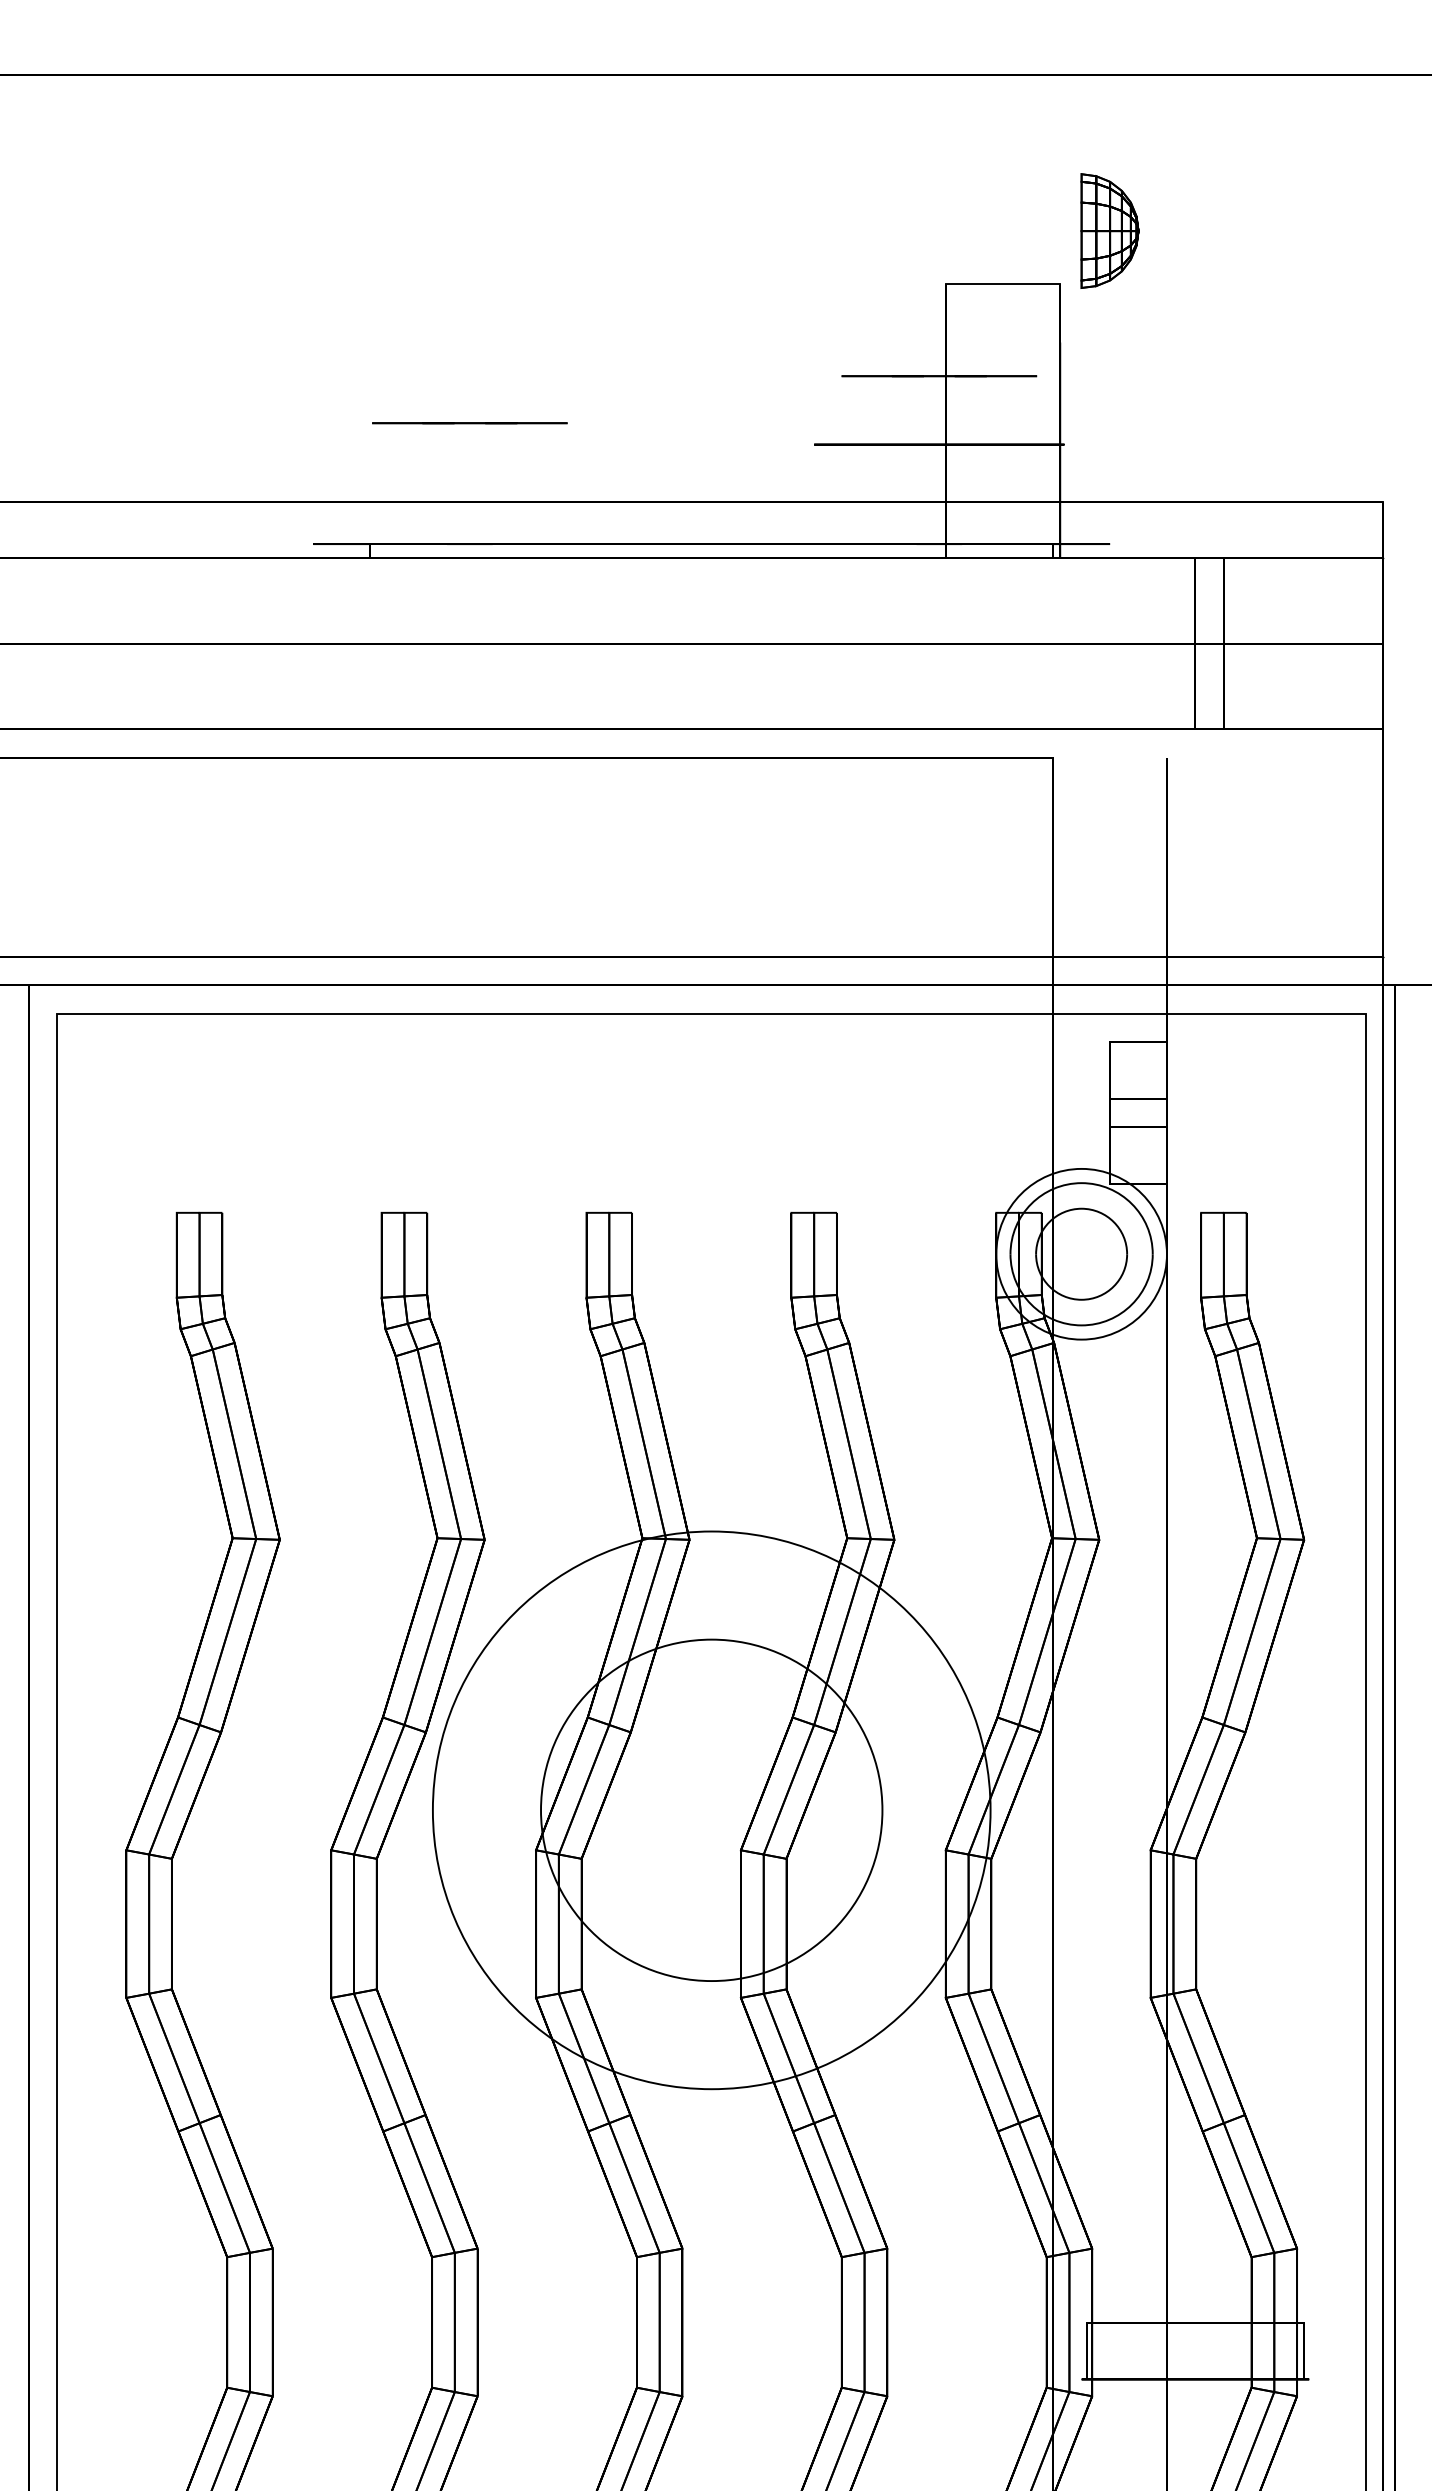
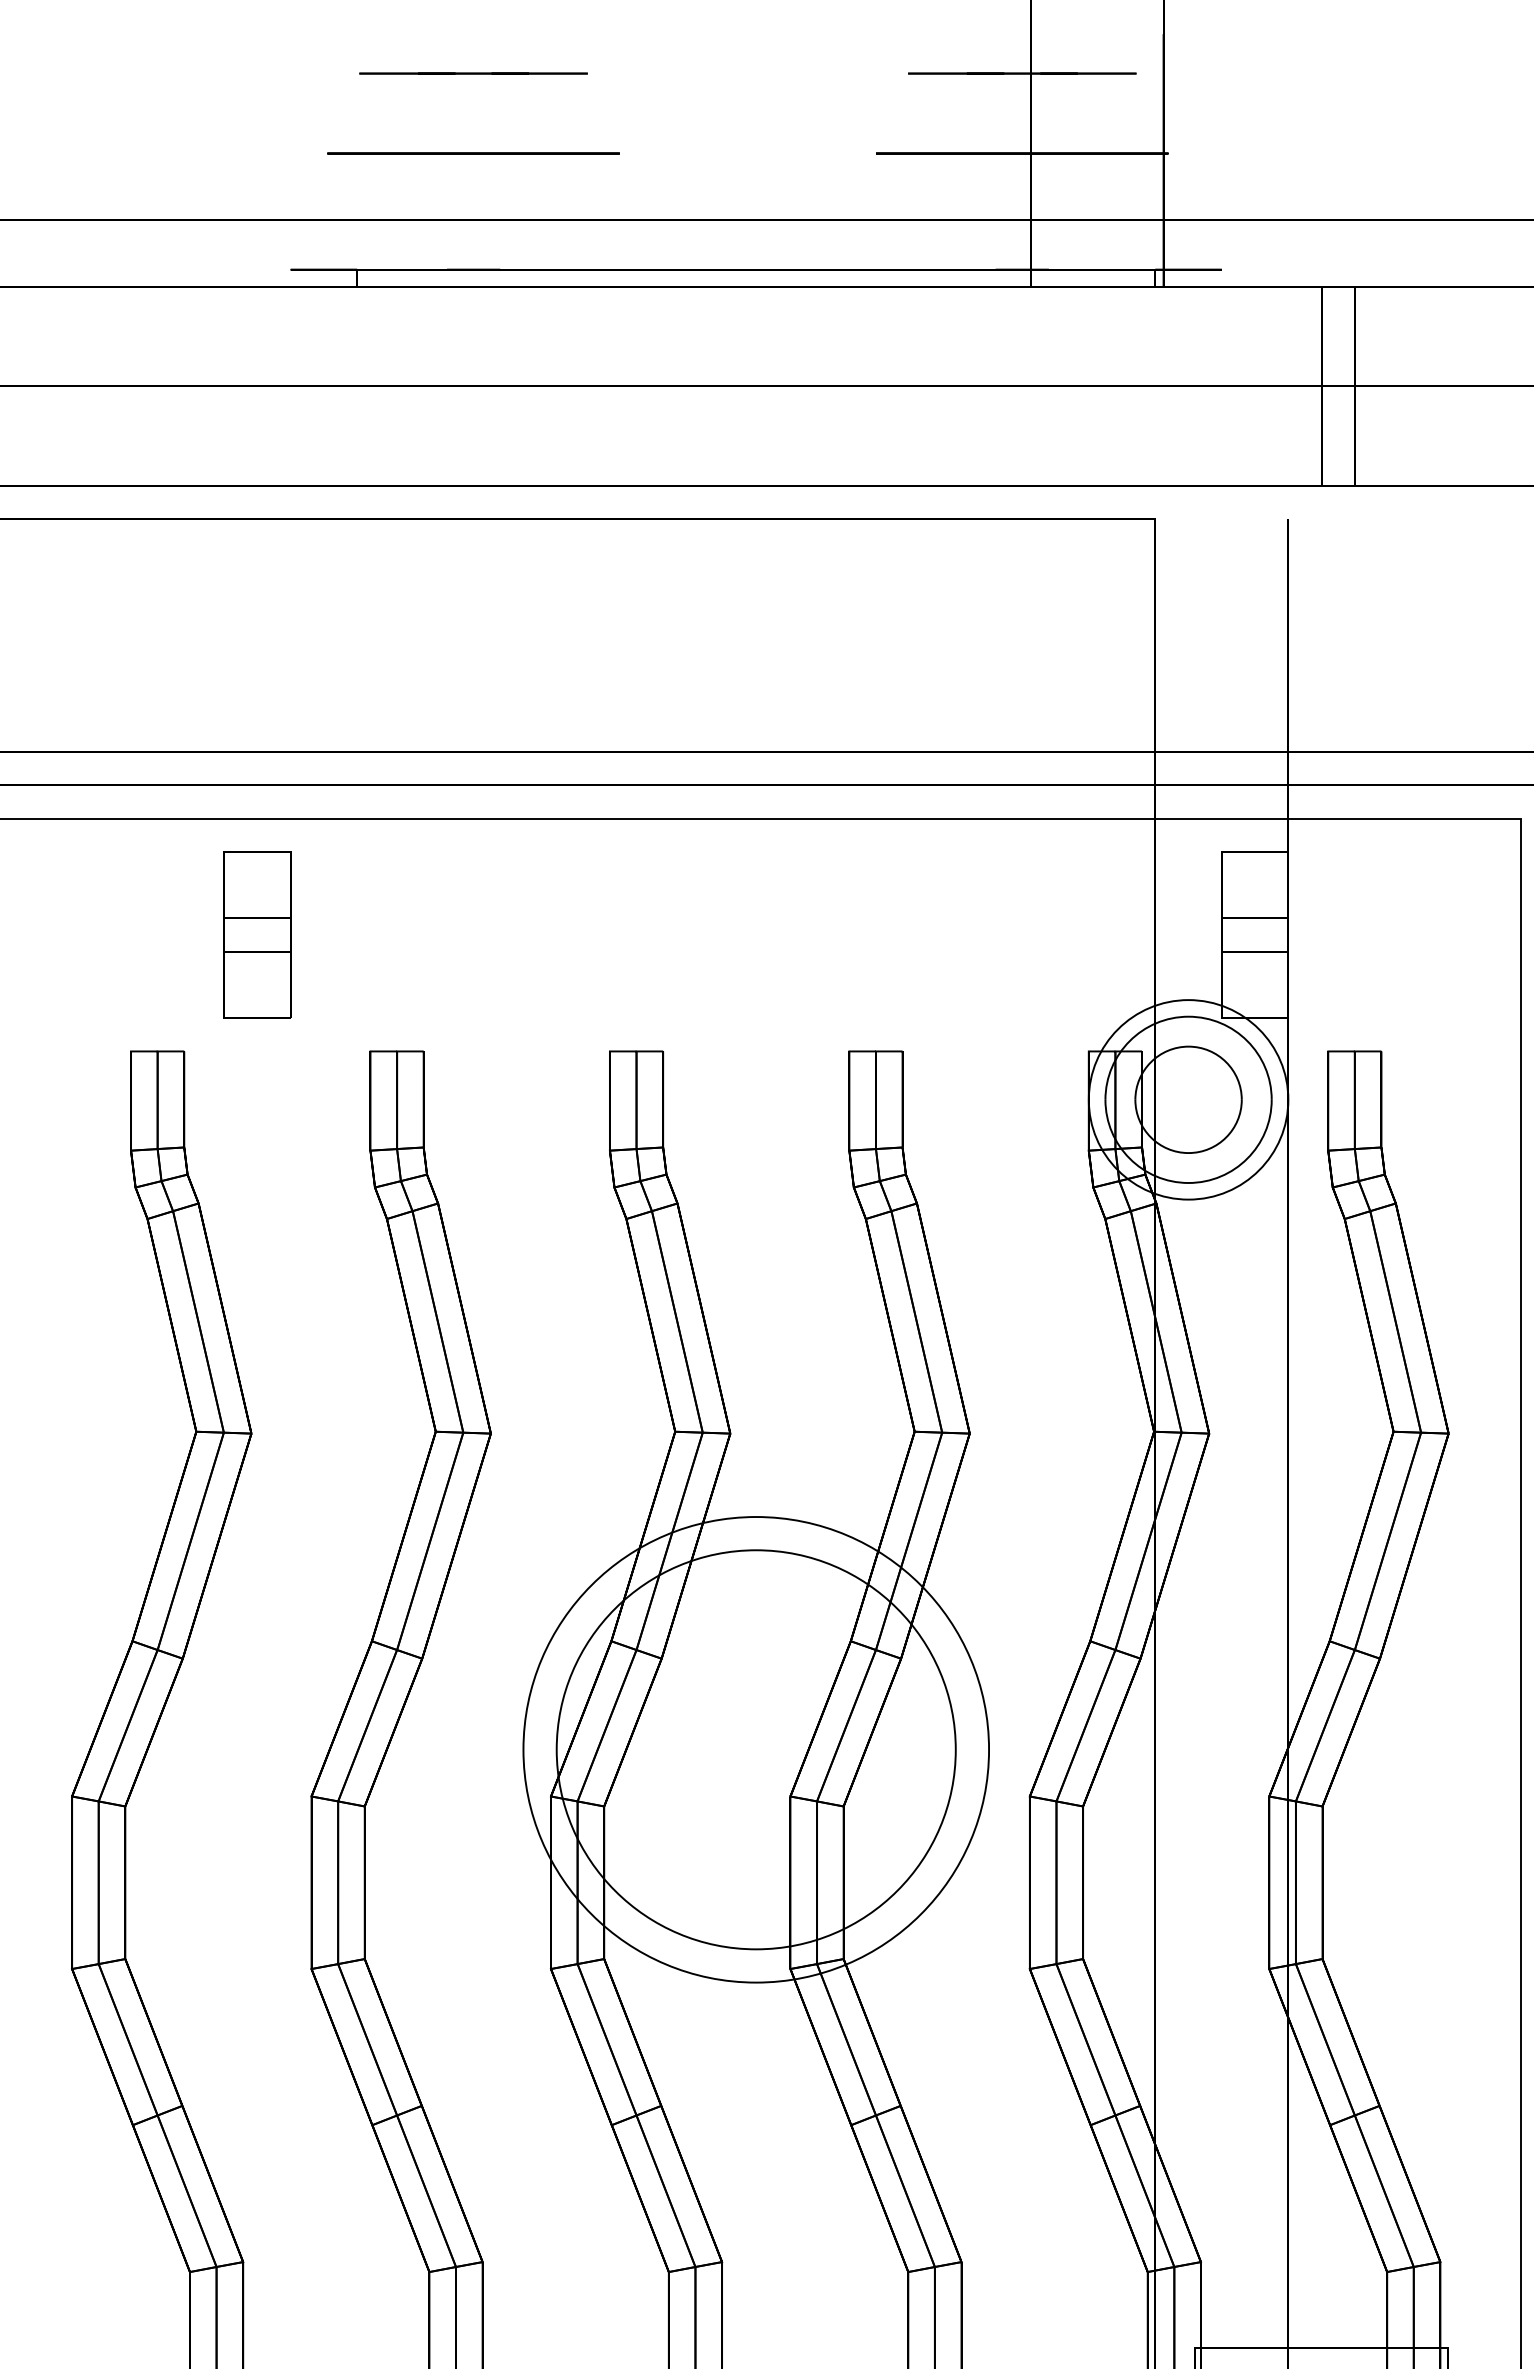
line: (469, 423) -> (473, 73), moved
circle: (469, 444) -> (473, 153), added
part: (284, 1112) -> (256, 934), added
circle: (711, 1810) -> (755, 1749), size x0.71

